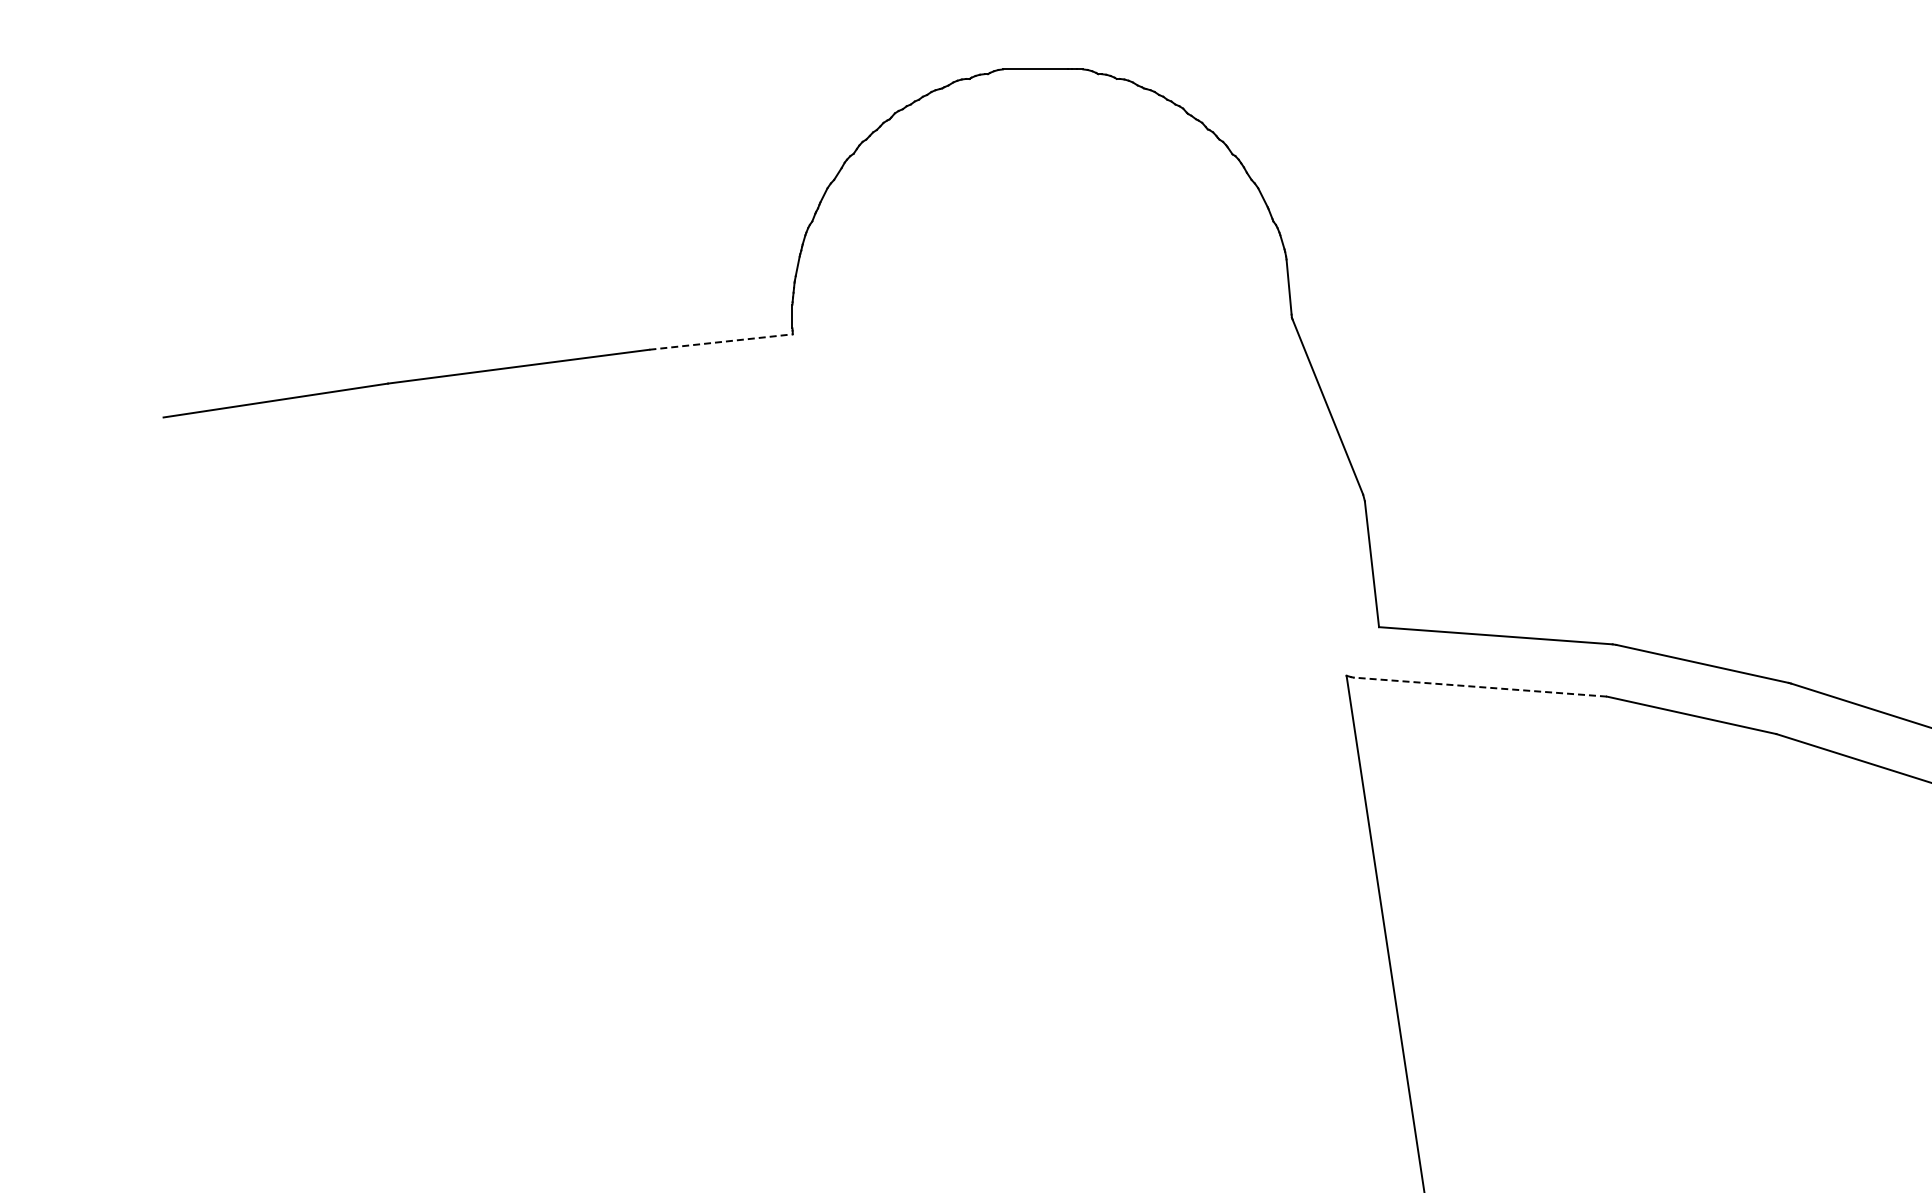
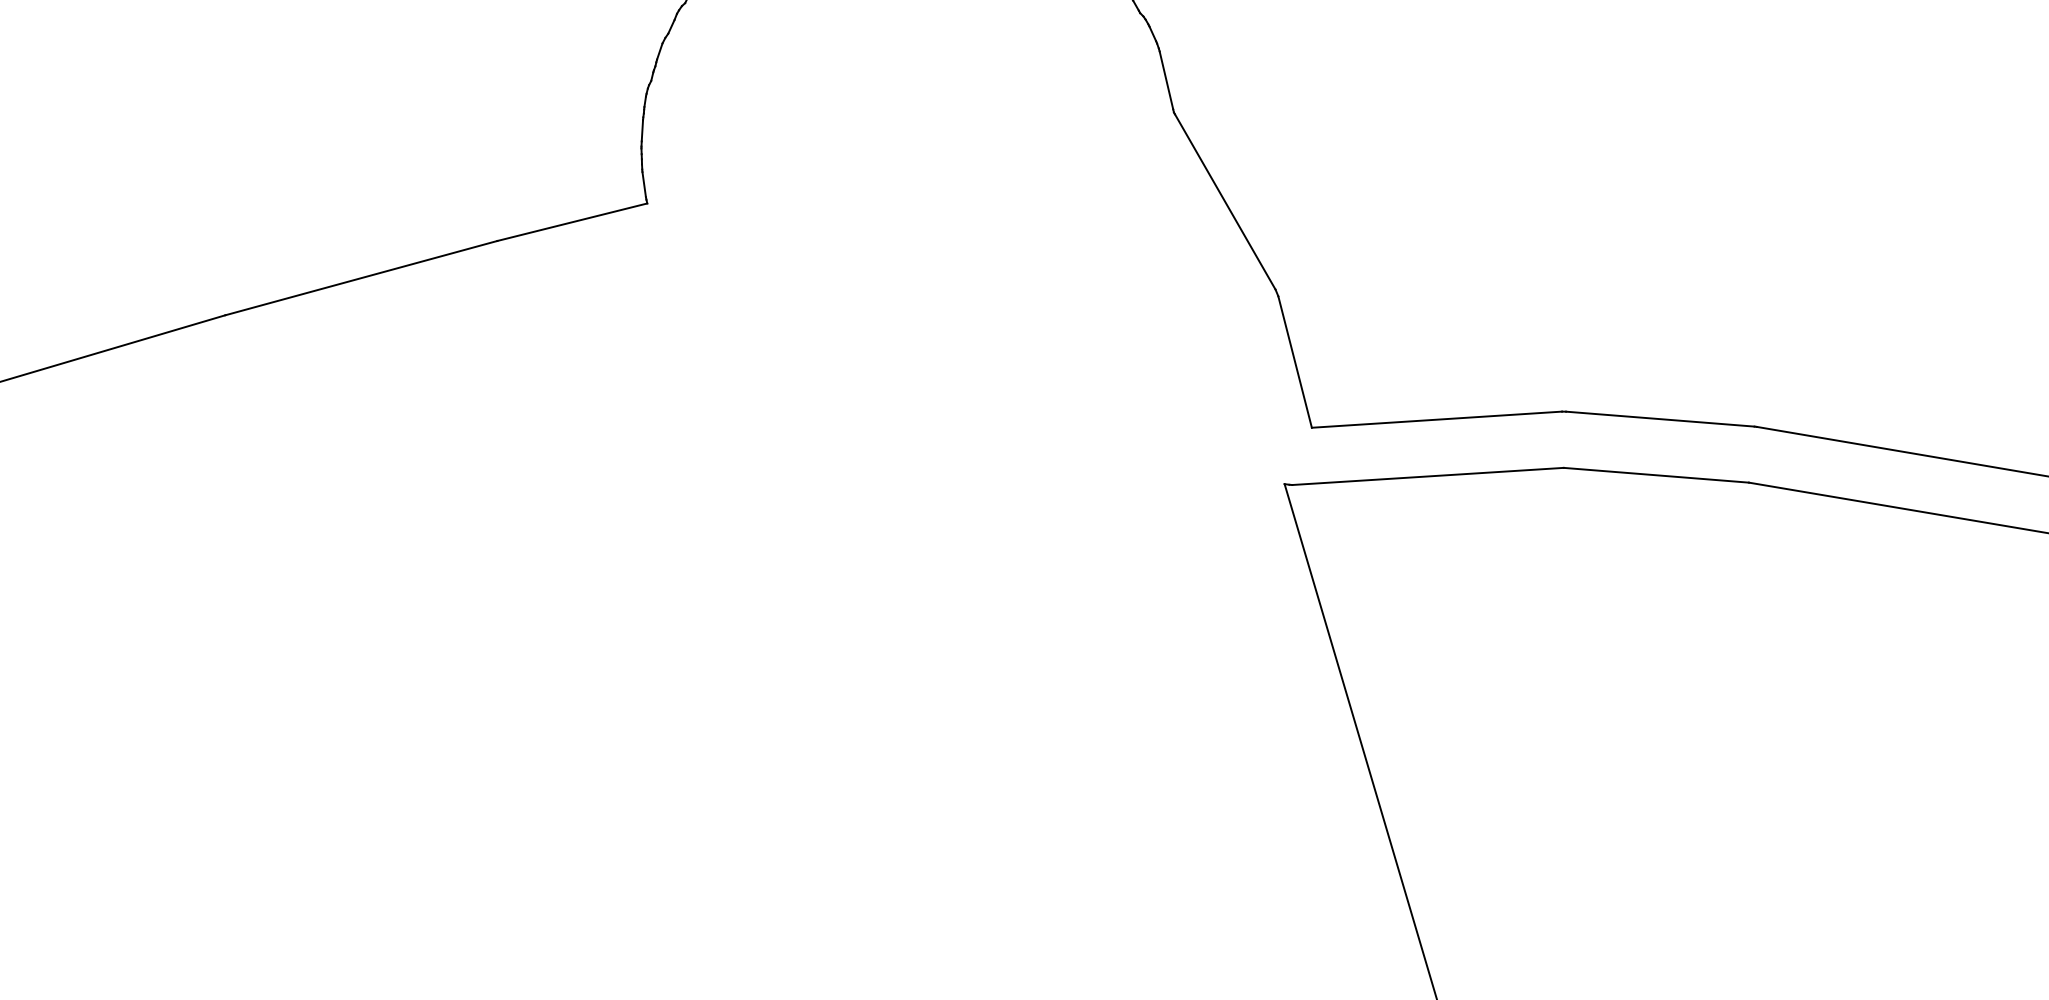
line: (721, 341) -> (572, 221), dashed -> solid
line: (1479, 687) -> (1427, 476), dashed -> solid

